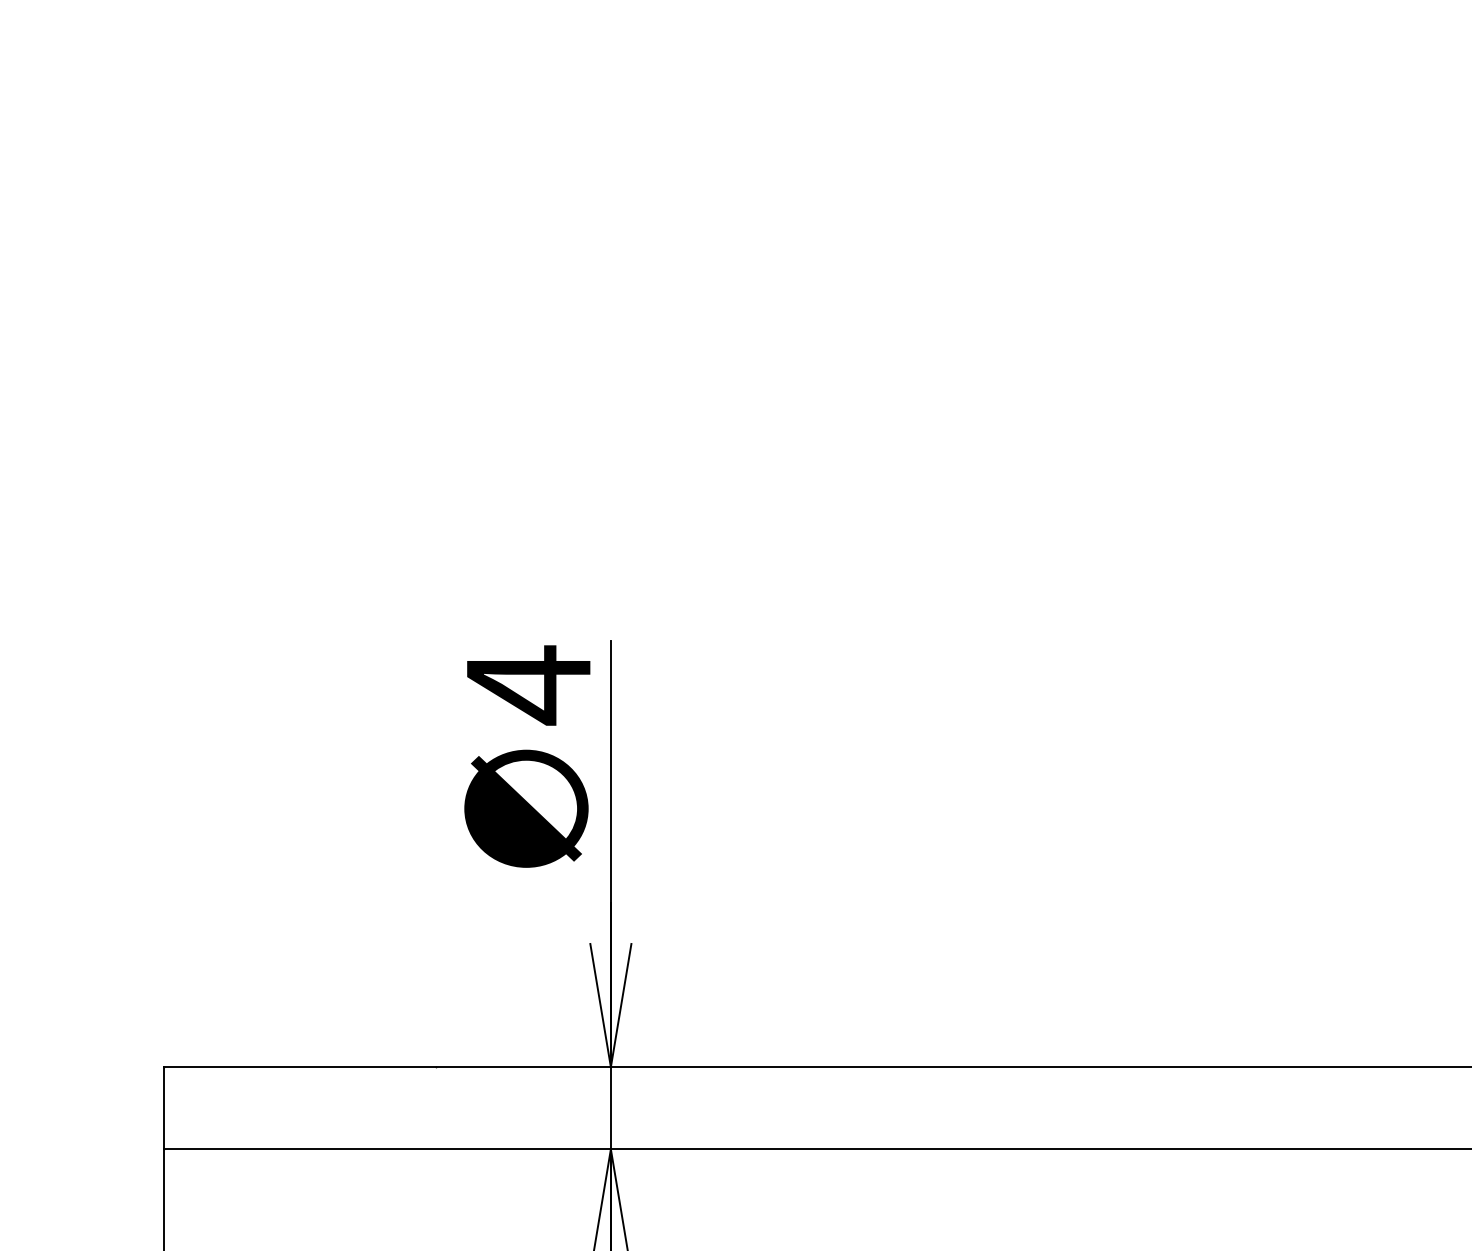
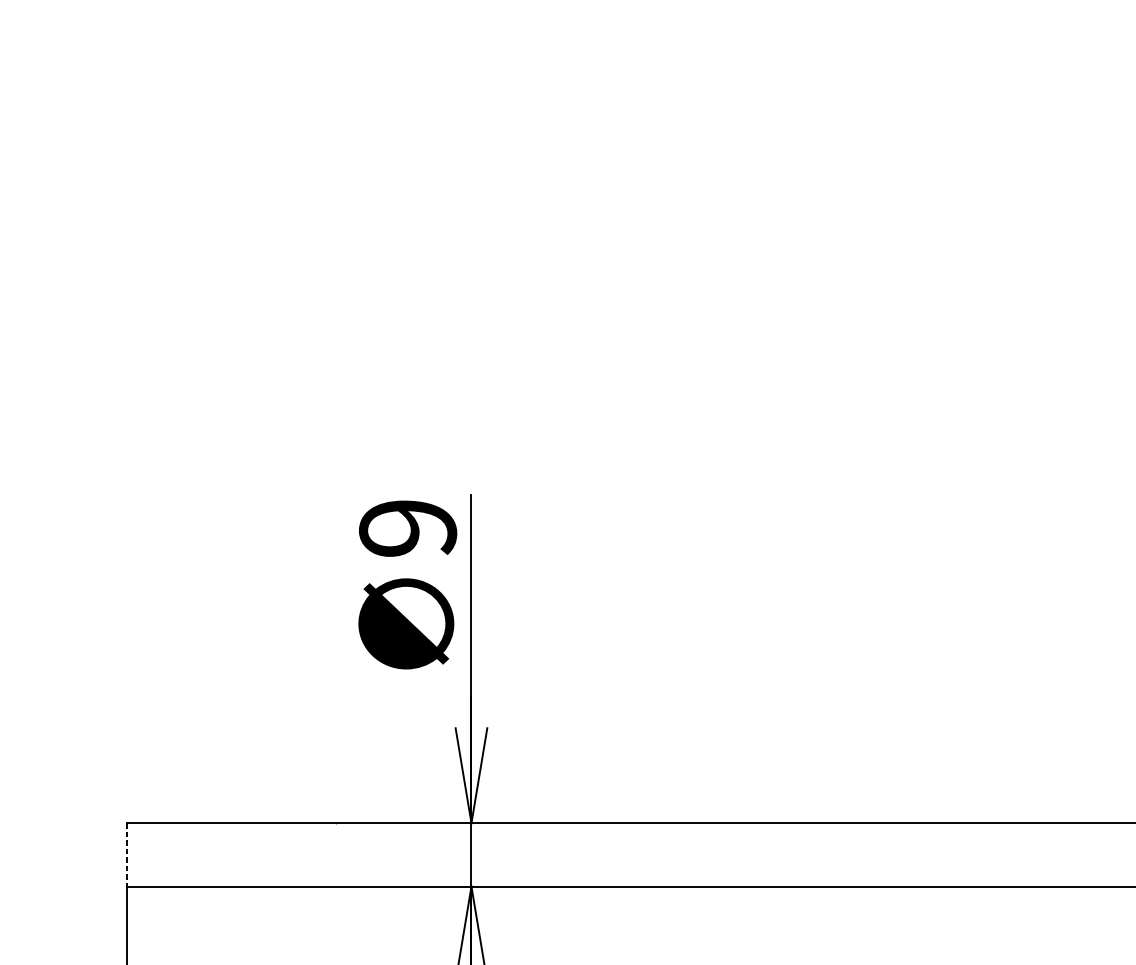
text: (528, 685) -> (407, 528), 4 -> 9
line: (163, 1108) -> (126, 855), solid -> dashed

